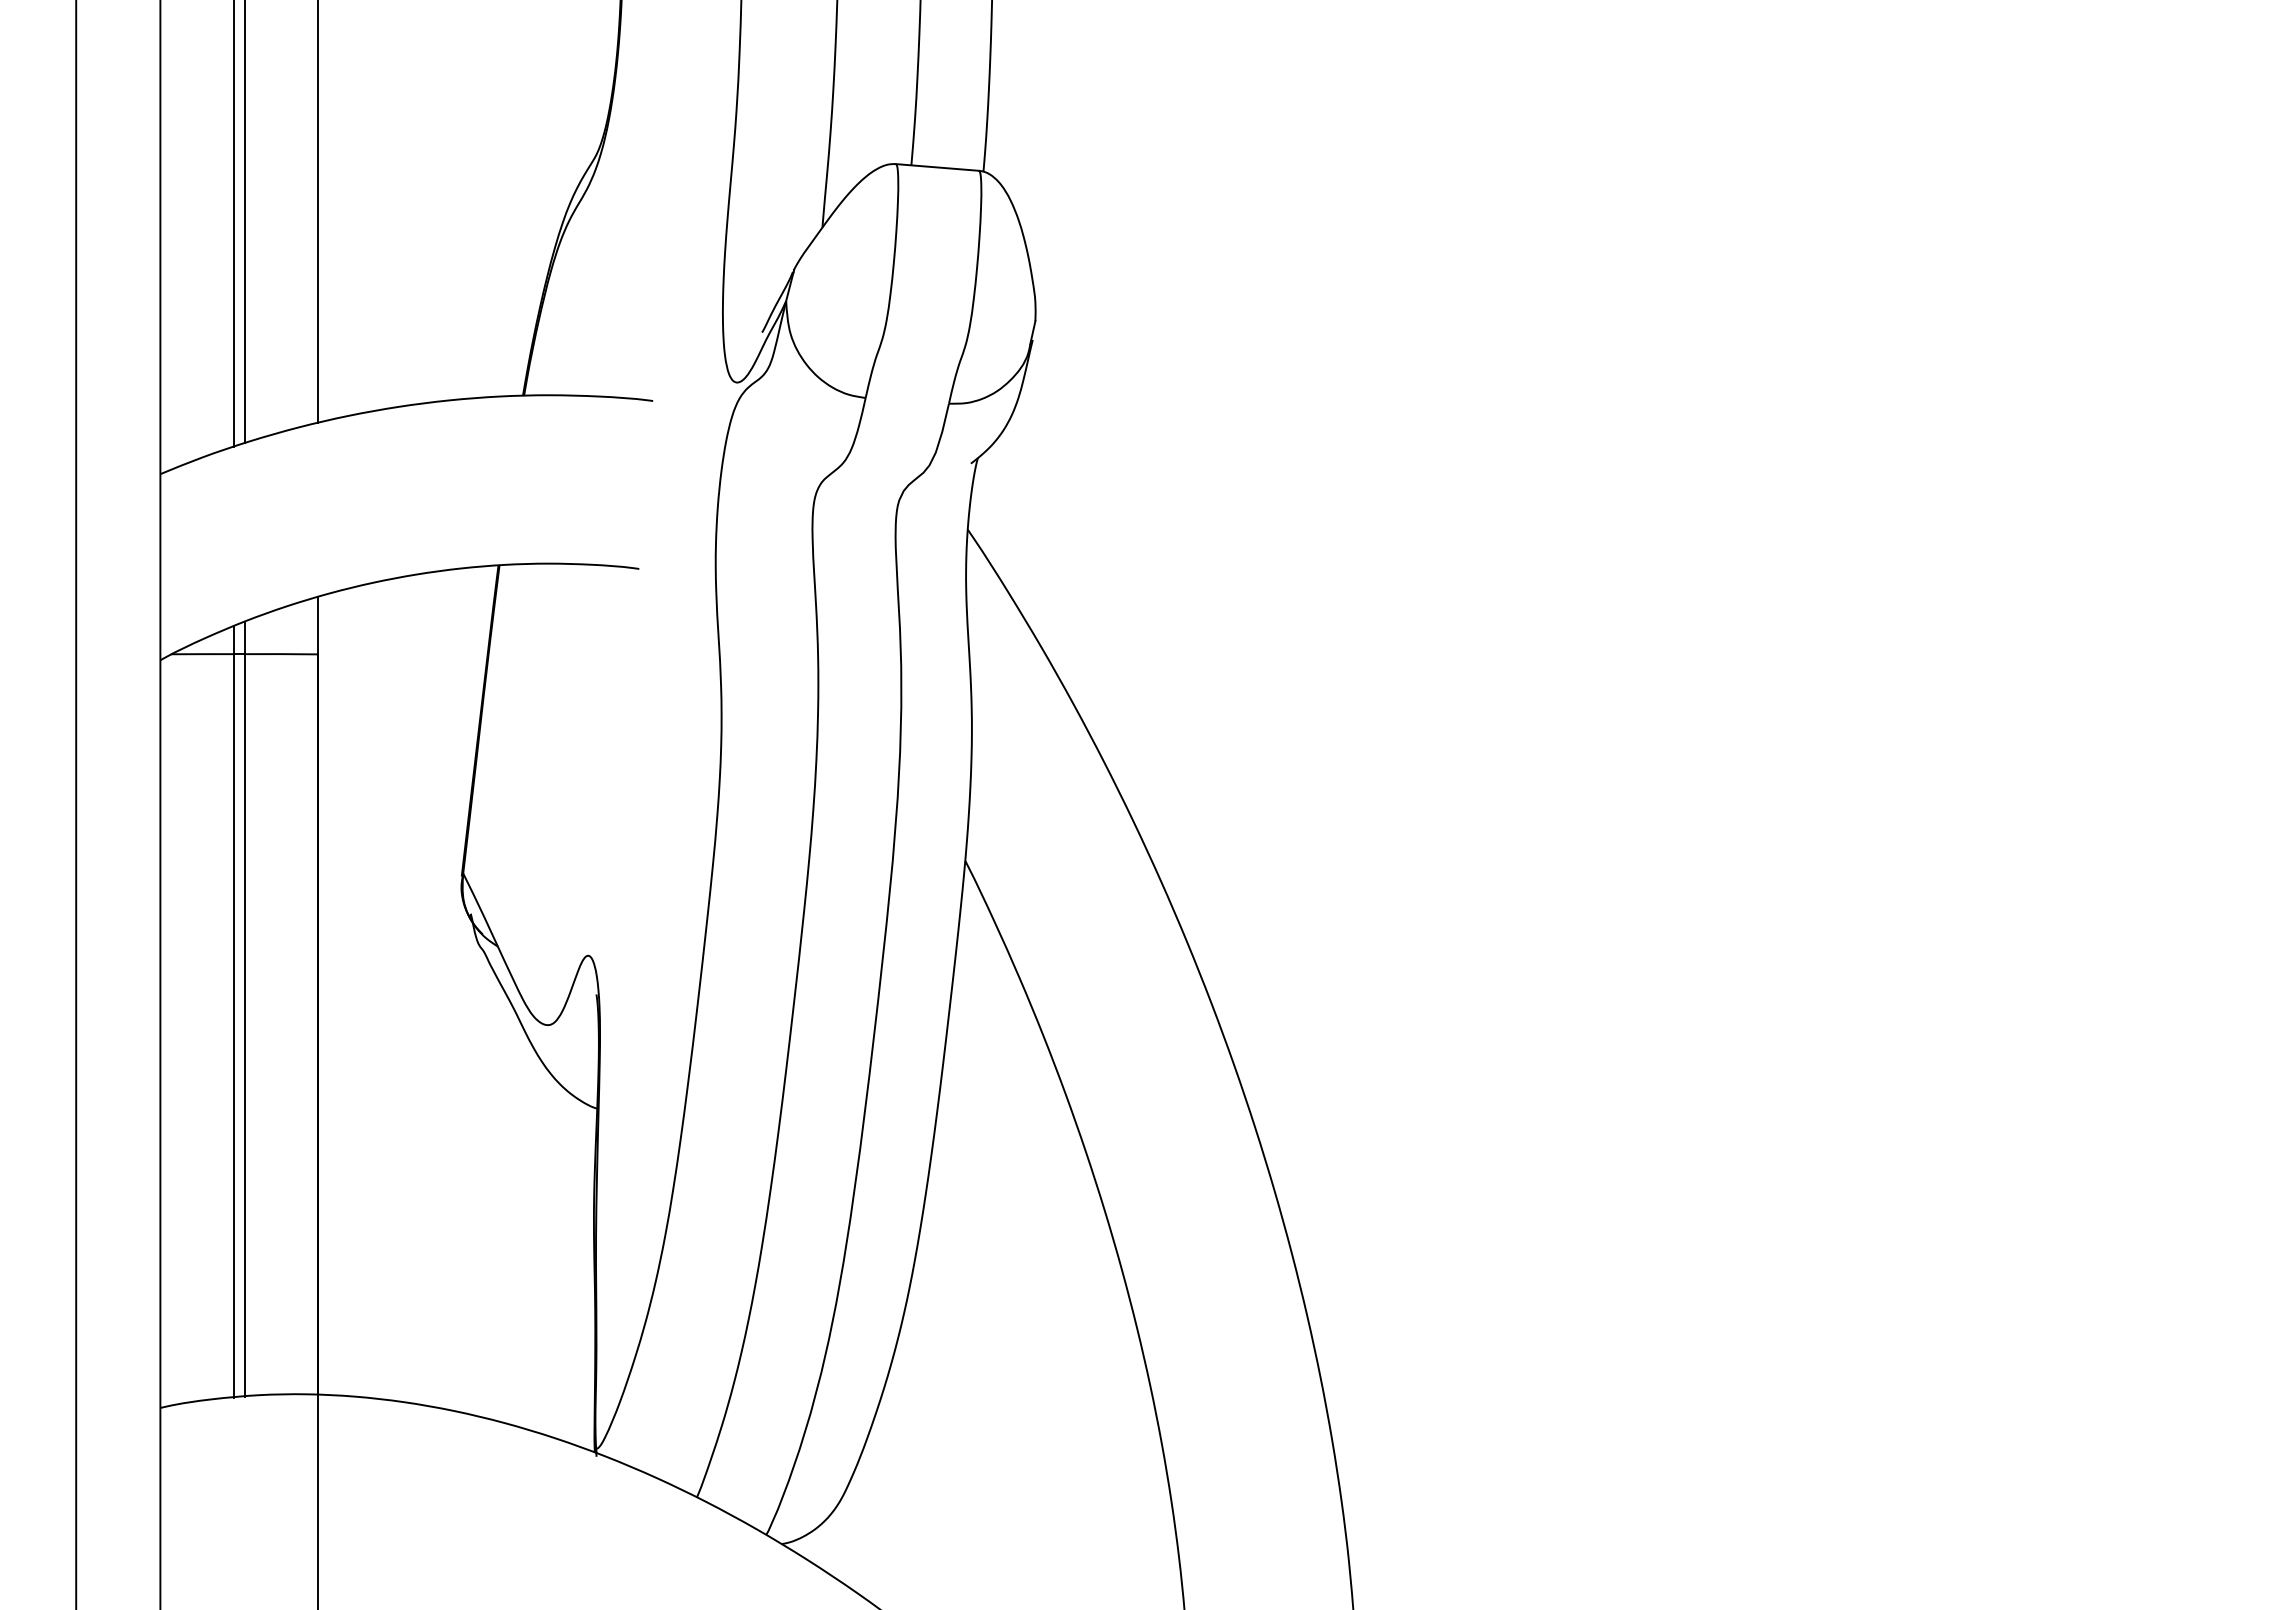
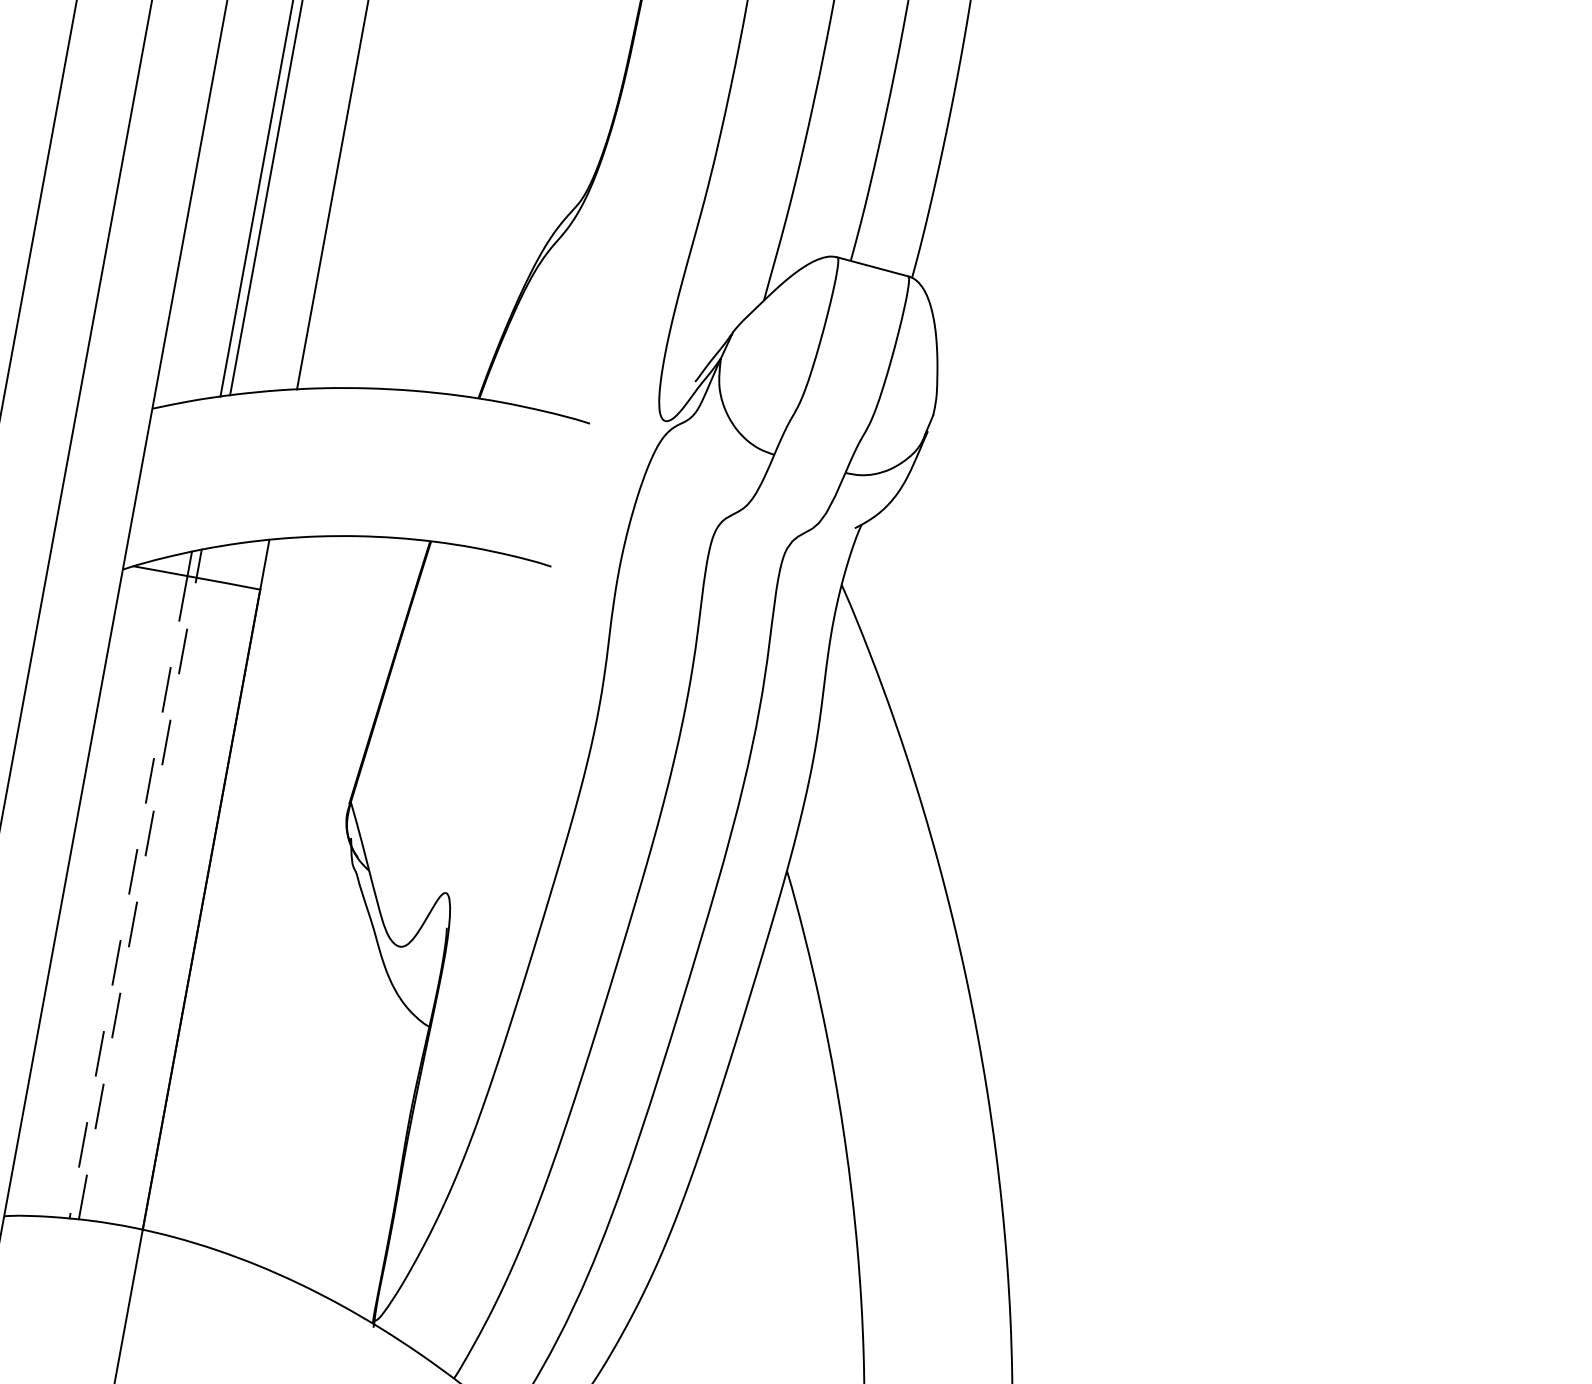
line: (244, 1025) -> (137, 898), solid -> dashed
line: (234, 1026) -> (128, 898), solid -> dashed

